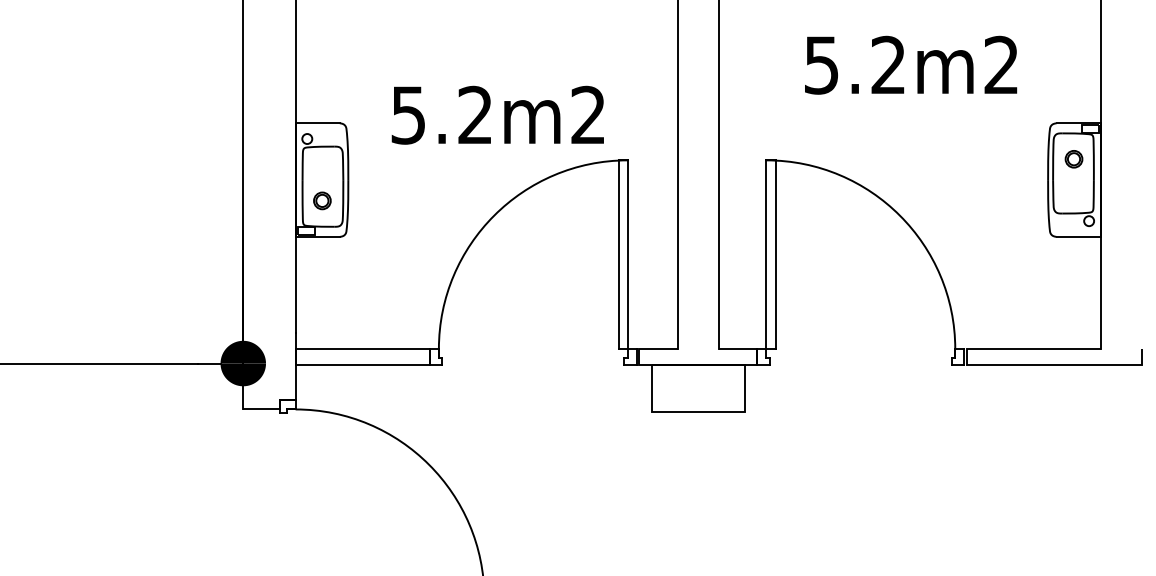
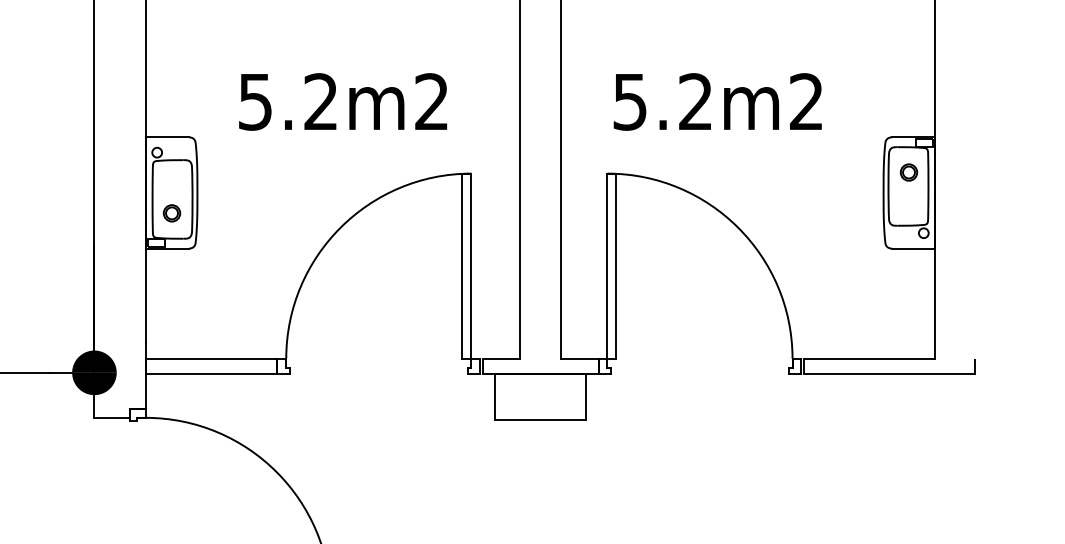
text: (911, 64) -> (718, 101), moved
text: (497, 114) -> (342, 101), moved

